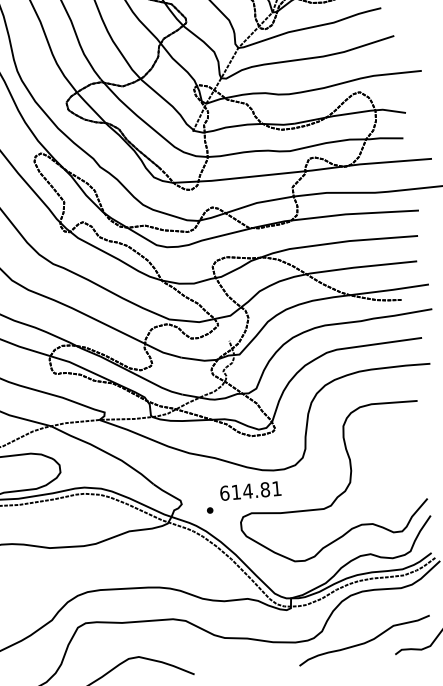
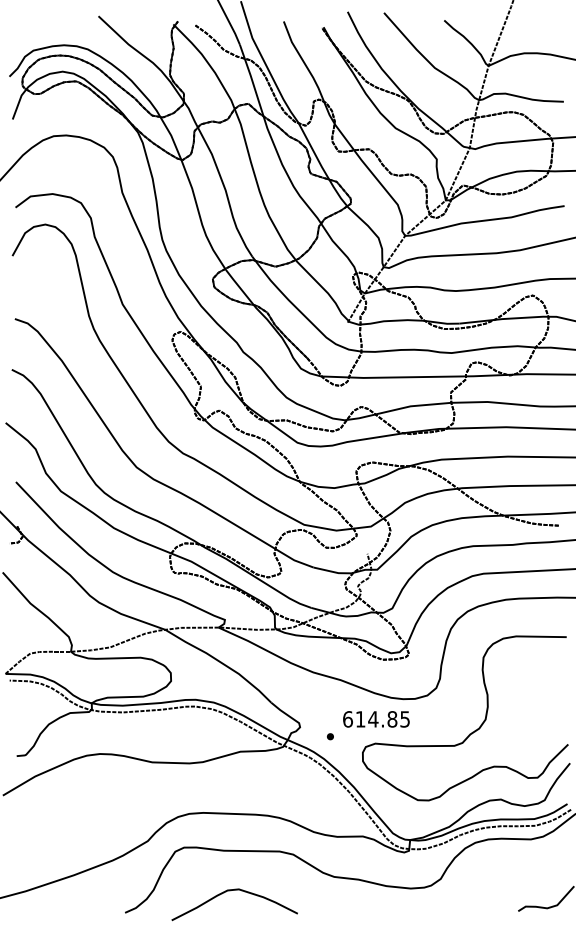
text: (276, 488) -> (404, 719), 614.81 -> 614.85
curve: (364, 641) -> (486, 894), removed

